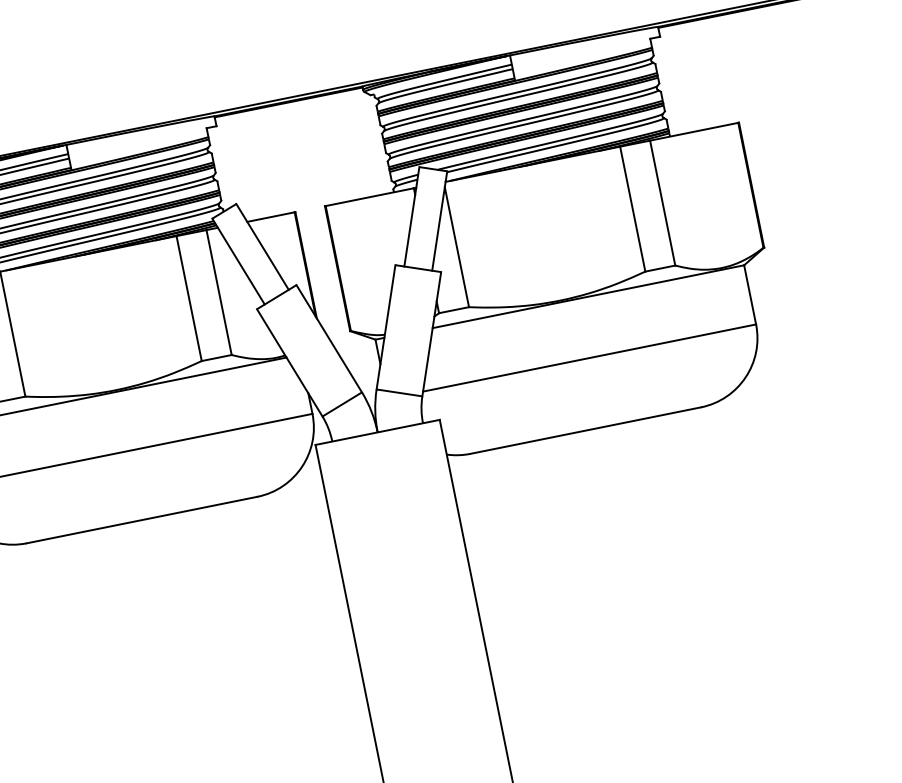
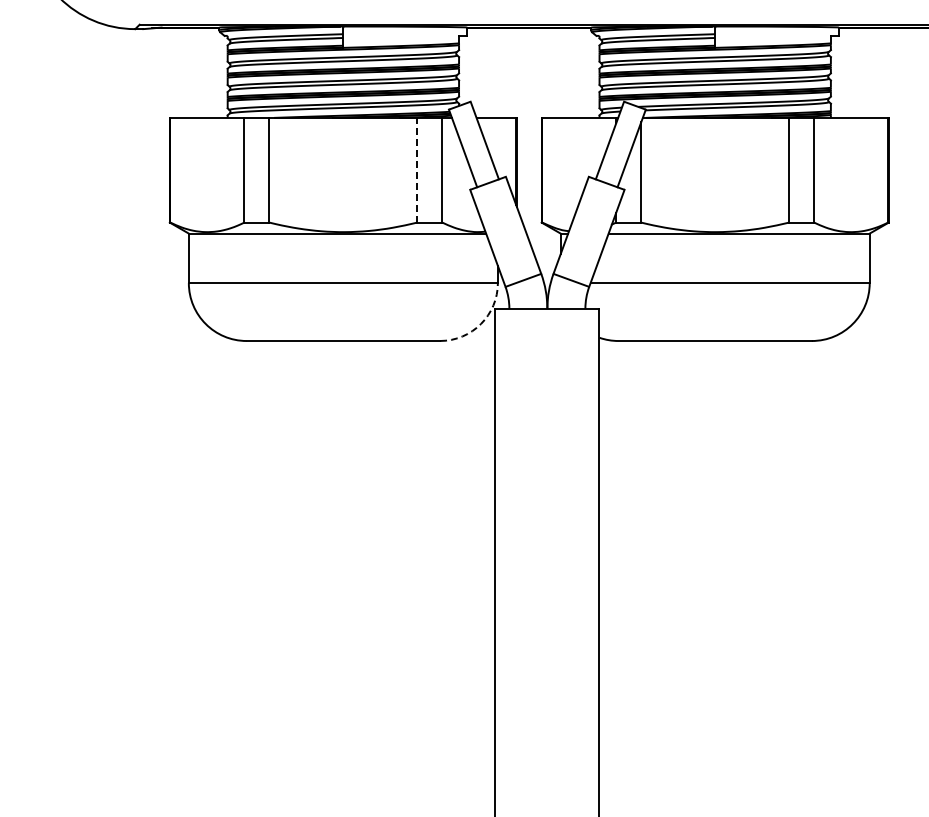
line: (189, 297) -> (417, 169), solid -> dashed
arc: (301, 467) -> (480, 324), solid -> dashed

